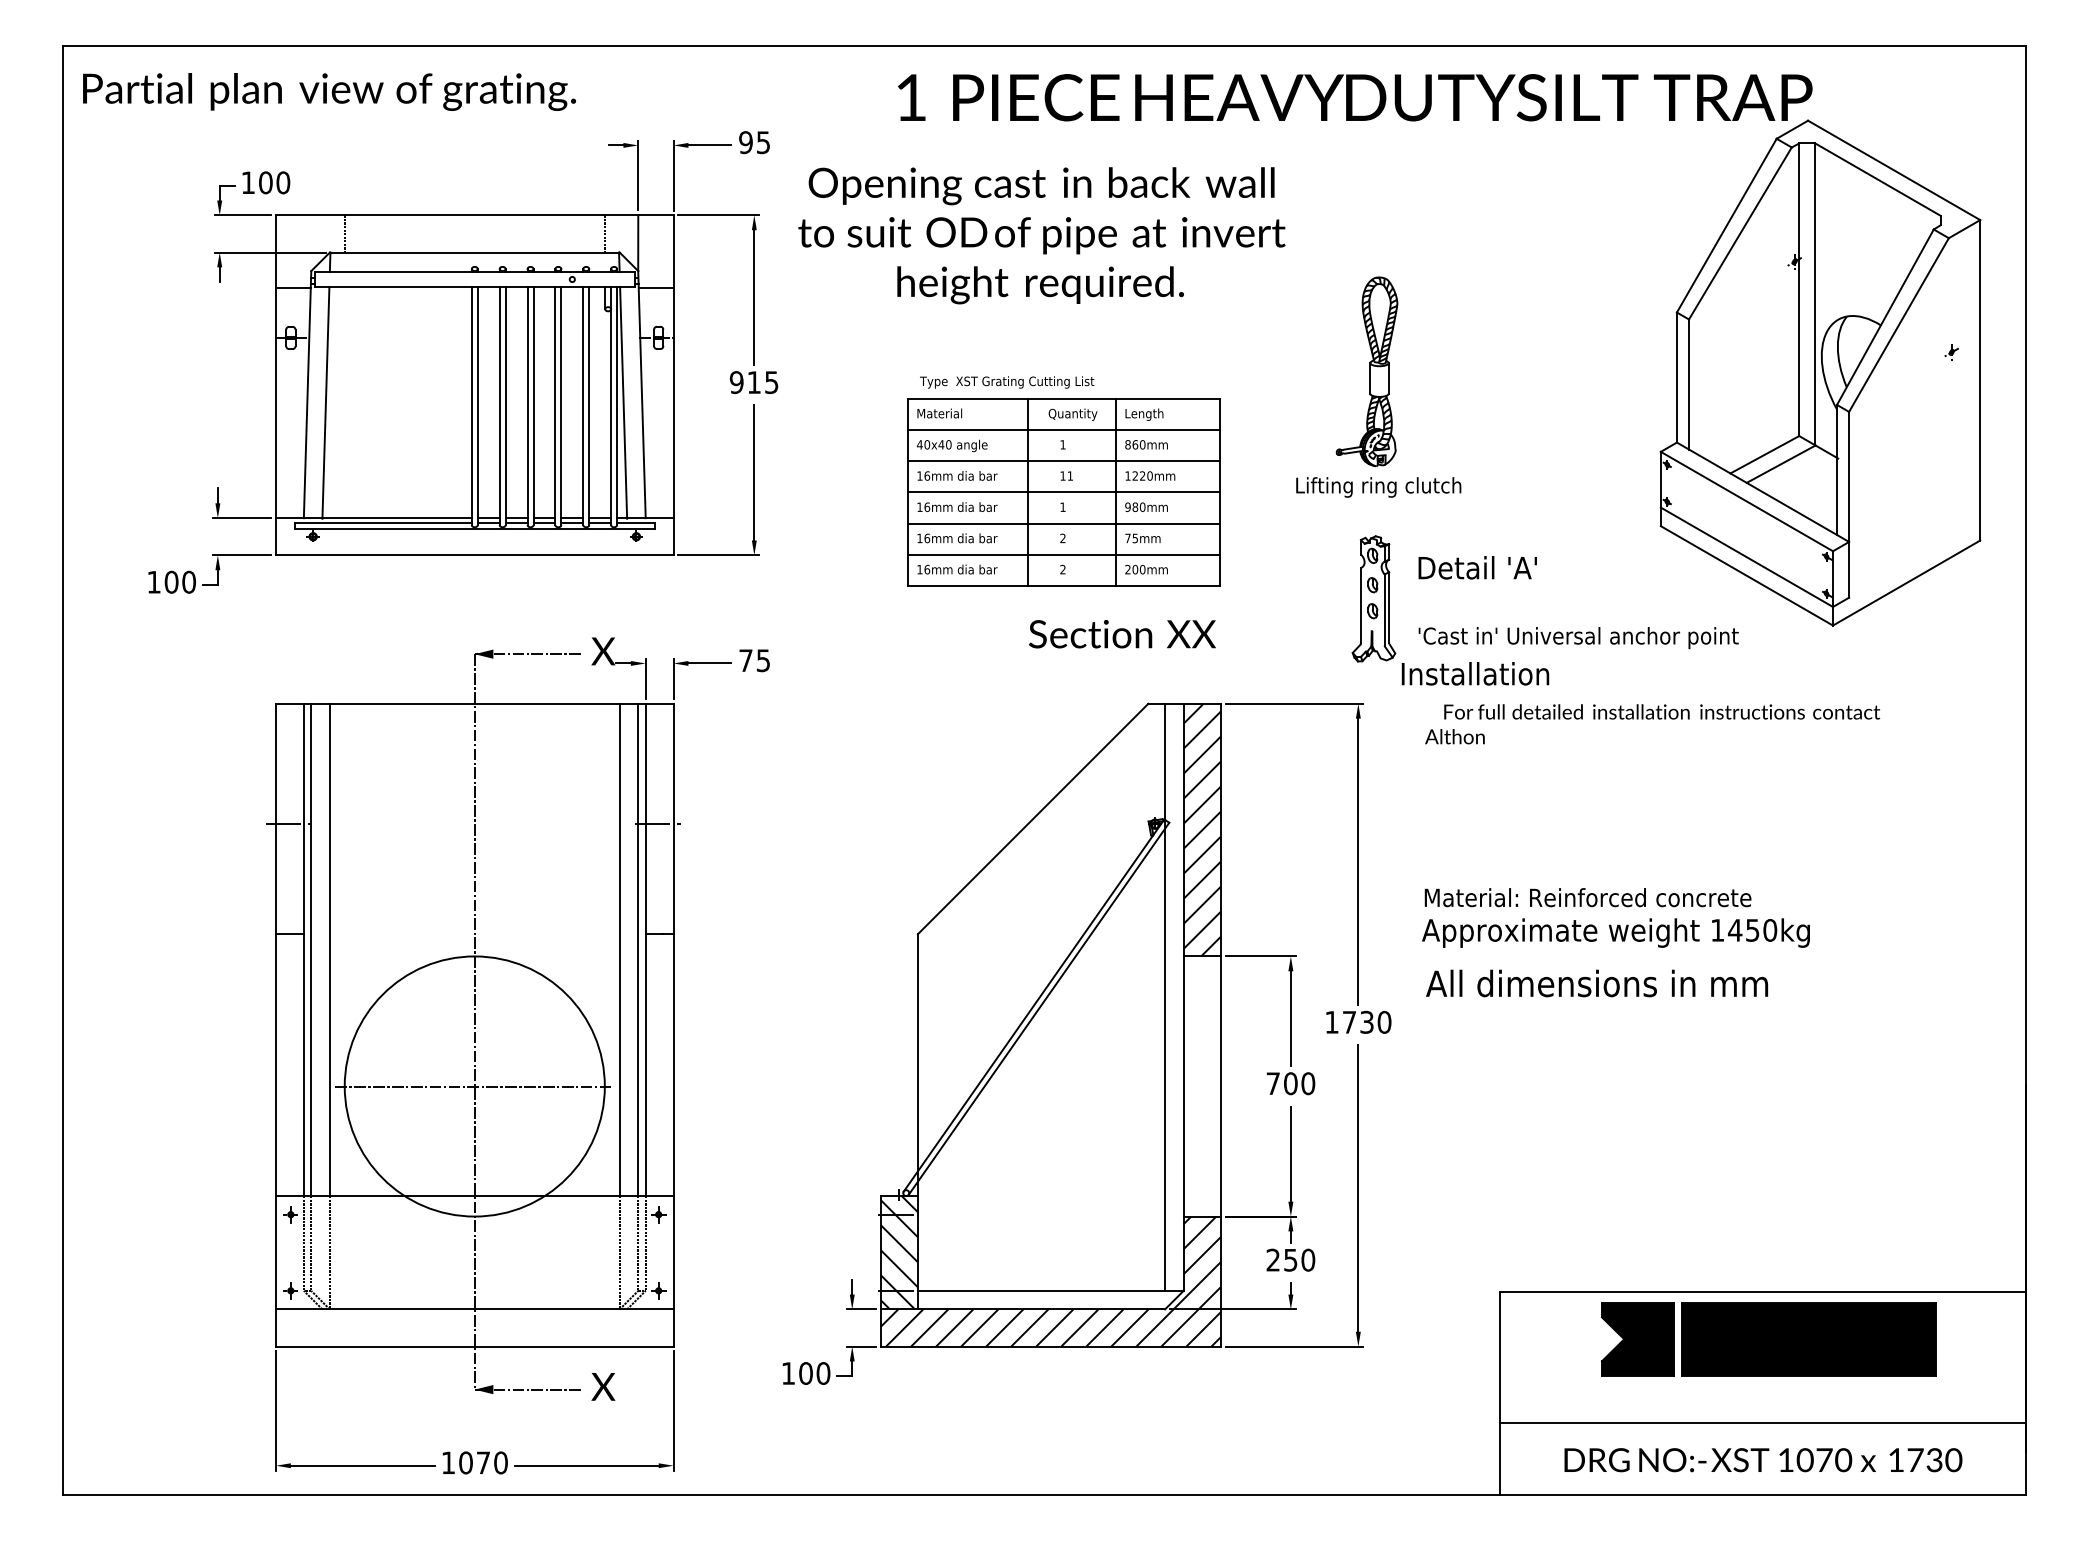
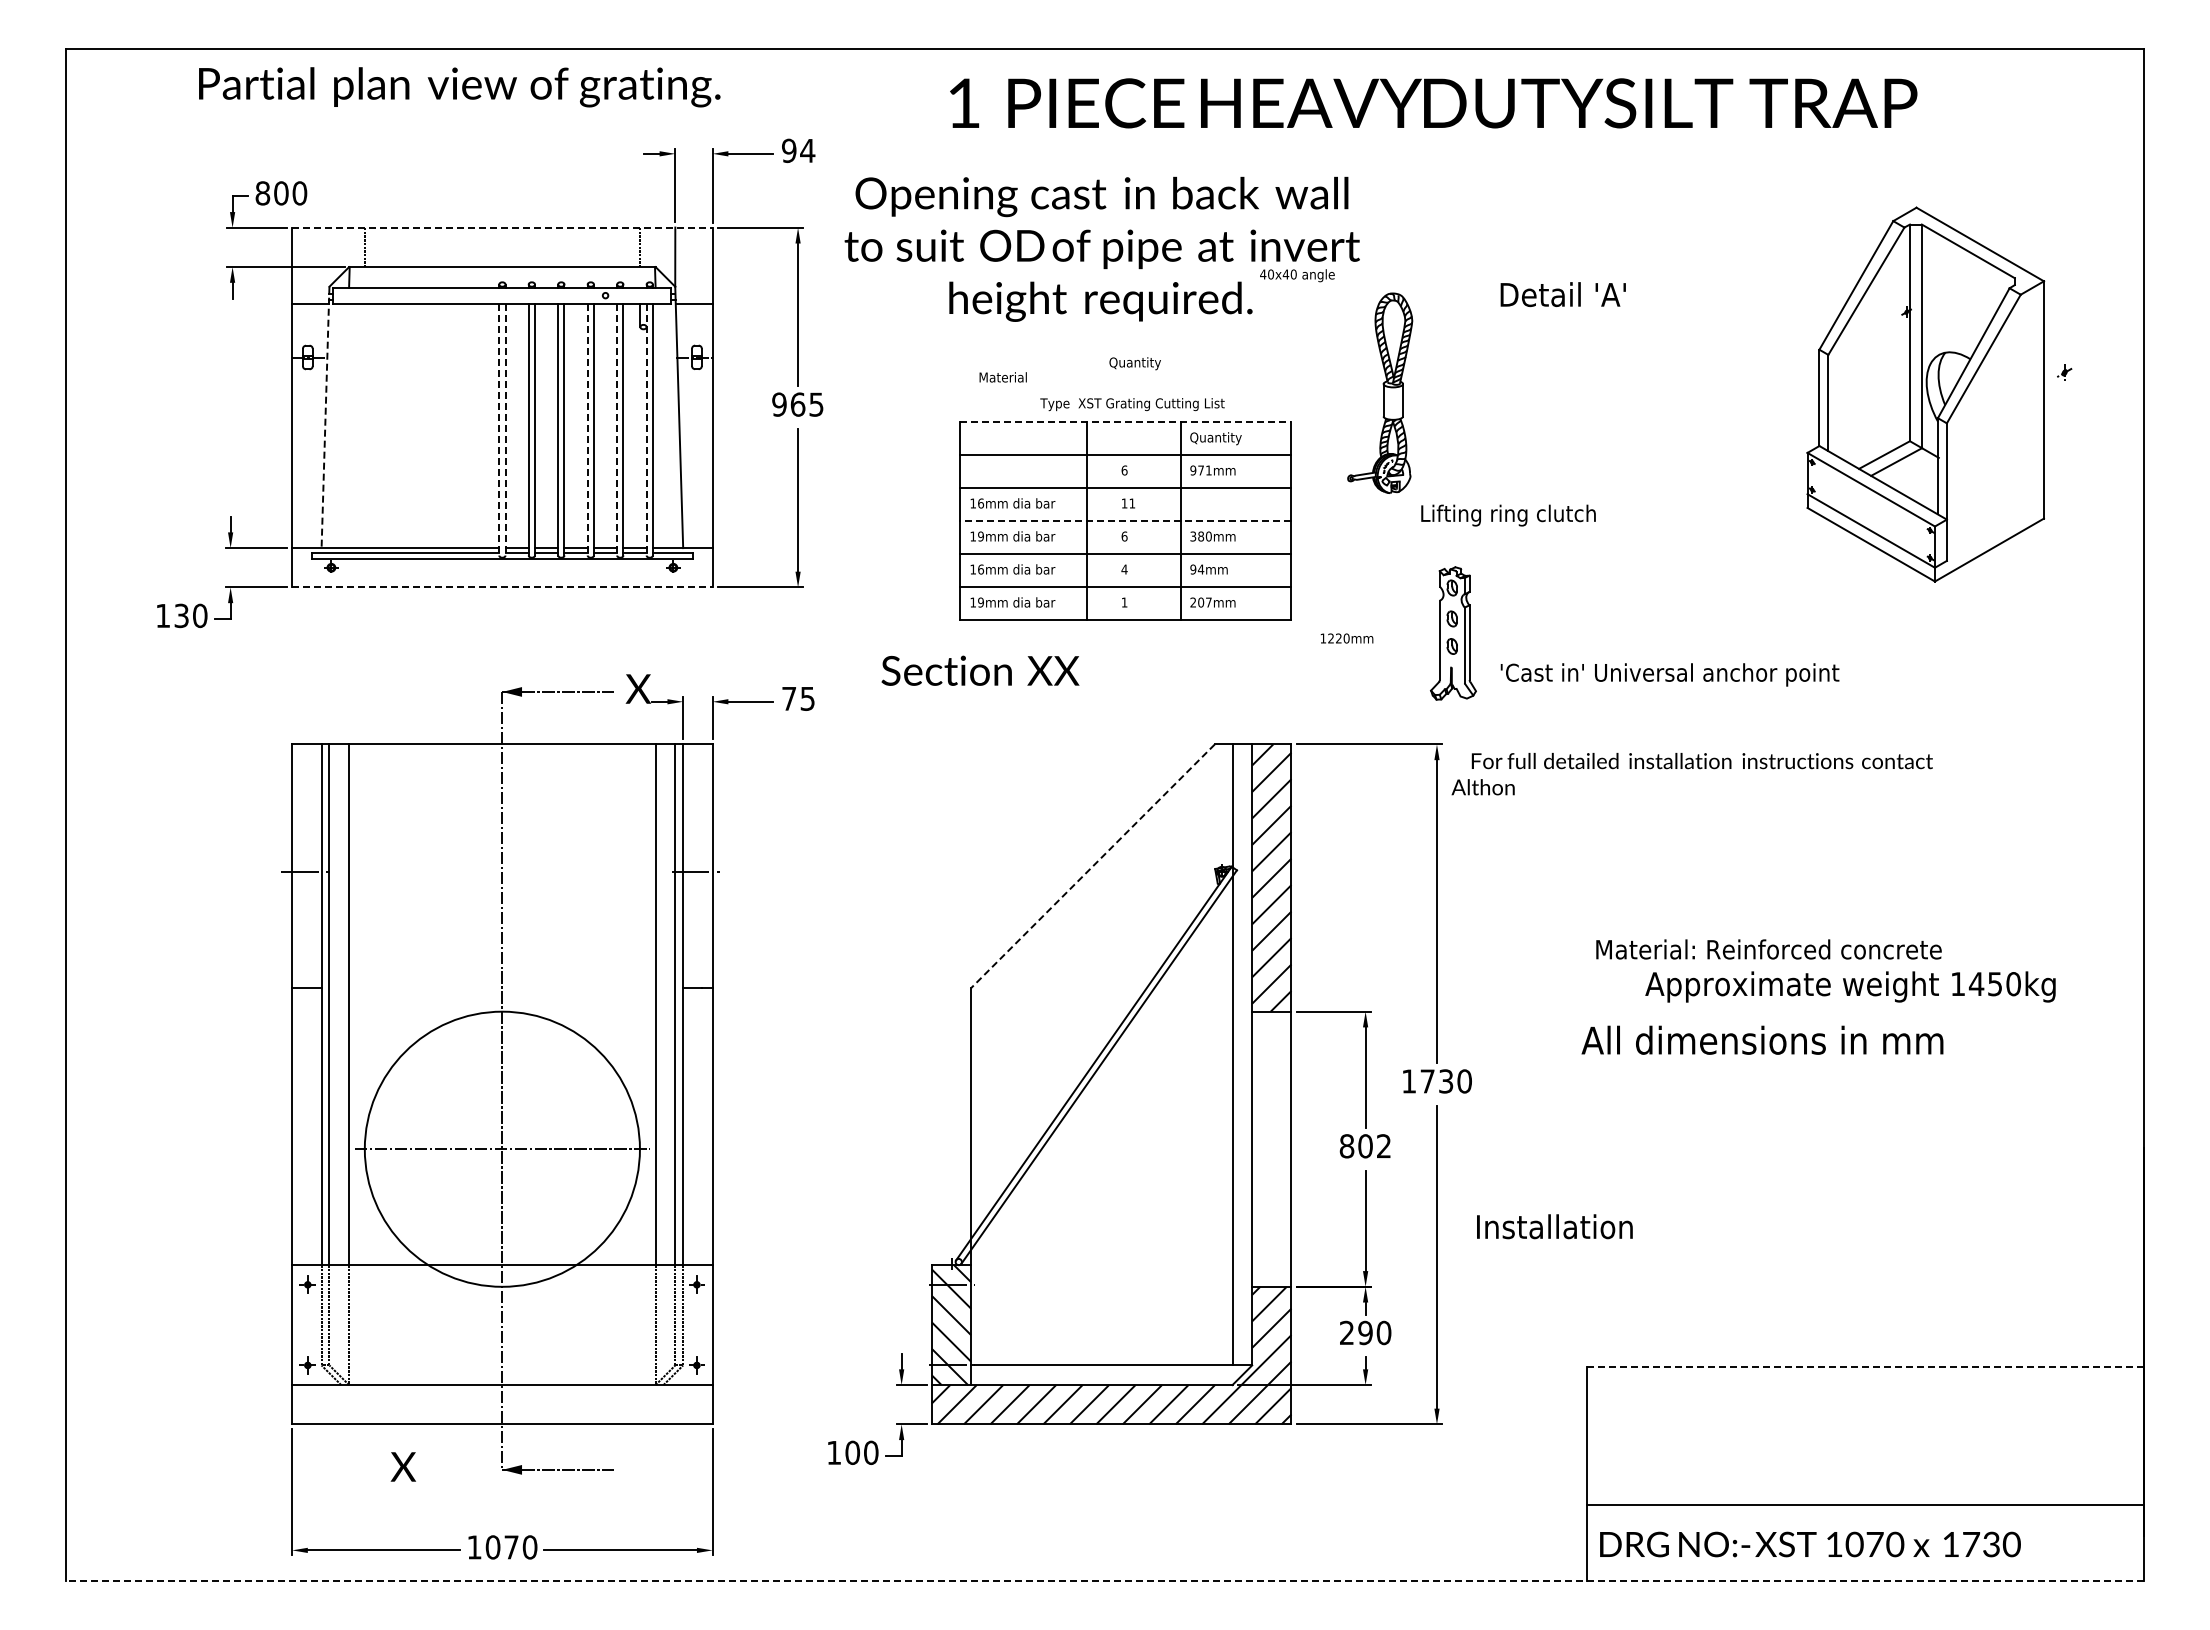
text: (329, 92) -> (459, 87), moved
text: (763, 143) -> (807, 151), 95 -> 94
text: (248, 182) -> (262, 193), 100 -> 800
line: (474, 215) -> (502, 227), solid -> dashed
part: (1367, 371) -> (1380, 392), moved
part: (1820, 372) -> (1925, 394), size x0.7
text: (753, 382) -> (797, 404), 915 -> 965
text: (1007, 382) -> (1132, 404), moved
line: (307, 394) -> (325, 417), solid -> dashed
line: (1064, 398) -> (1126, 421), solid -> dashed
line: (325, 402) -> (344, 425), removed
line: (623, 402) -> (659, 425), removed
line: (472, 406) -> (499, 430), solid -> dashed
line: (477, 406) -> (505, 430), solid -> dashed
line: (555, 406) -> (587, 430), solid -> dashed
line: (583, 406) -> (617, 430), solid -> dashed
line: (611, 406) -> (646, 430), solid -> dashed
text: (939, 413) -> (1002, 377), moved
text: (1072, 414) -> (1134, 363), moved
text: (1148, 414) -> (1215, 438), Length -> Quantity
text: (1062, 444) -> (1124, 470), 1 -> 6
text: (1134, 444) -> (1200, 470), 860mm -> 971mm
text: (952, 445) -> (1297, 275), moved
text: (1149, 476) -> (1346, 638), moved
text: (1378, 487) -> (1508, 515), moved
line: (1063, 492) -> (1125, 520), solid -> dashed
text: (927, 507) -> (981, 536), 16mm -> 19mm
text: (1062, 507) -> (1124, 536), 1 -> 6
text: (1128, 507) -> (1193, 536), 980mm -> 380mm
text: (1062, 538) -> (1124, 569), 2 -> 4
text: (1131, 538) -> (1197, 569), 75mm -> 94mm
line: (474, 555) -> (502, 587), solid -> dashed
text: (1477, 567) -> (1562, 294), moved
text: (927, 569) -> (981, 602), 16mm -> 19mm
text: (1062, 569) -> (1124, 602), 2 -> 1
text: (1142, 569) -> (1208, 602), 200mm -> 207mm
text: (171, 581) -> (181, 615), 100 -> 130
text: (1122, 633) -> (980, 670), moved
text: (1475, 673) -> (1554, 1226), moved
text: (1651, 724) -> (1691, 774), moved
line: (1032, 819) -> (1092, 866), solid -> dashed
text: (1587, 897) -> (1768, 949), moved
text: (1615, 932) -> (1850, 986), moved
text: (1597, 982) -> (1762, 1039), moved
text: (1290, 1083) -> (1365, 1146), 700 -> 802
text: (1290, 1259) -> (1365, 1332), 250 -> 290
line: (1762, 1291) -> (1864, 1366), solid -> dashed
part: (1768, 1339) -> (1870, 1416), removed
text: (602, 1386) -> (402, 1466), moved
text: (1763, 1460) -> (1810, 1544), moved
line: (1044, 1495) -> (1104, 1581), solid -> dashed

